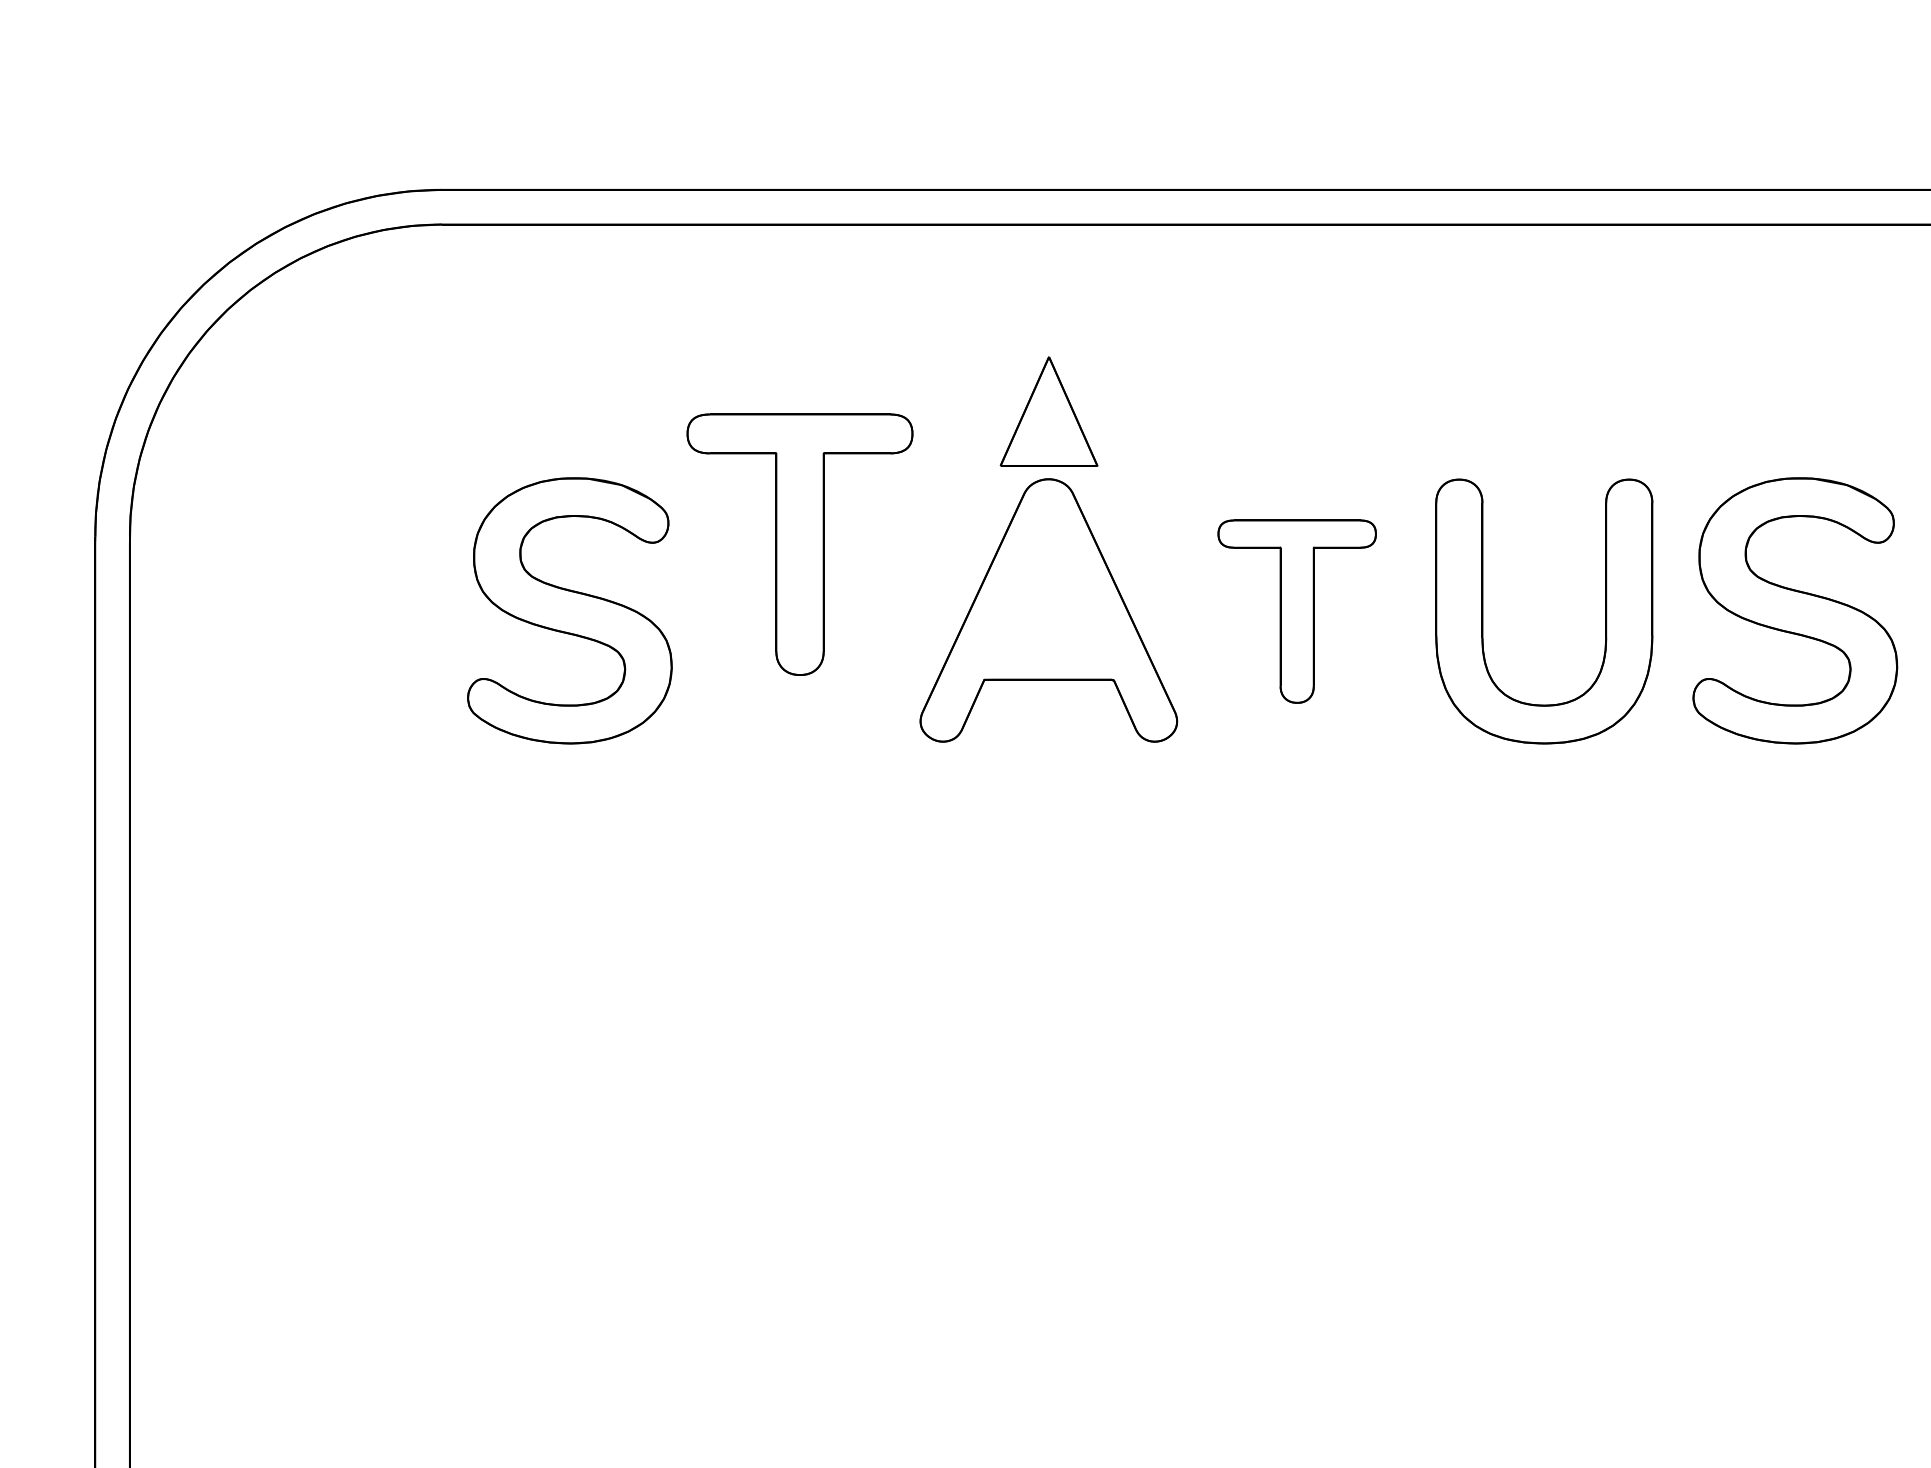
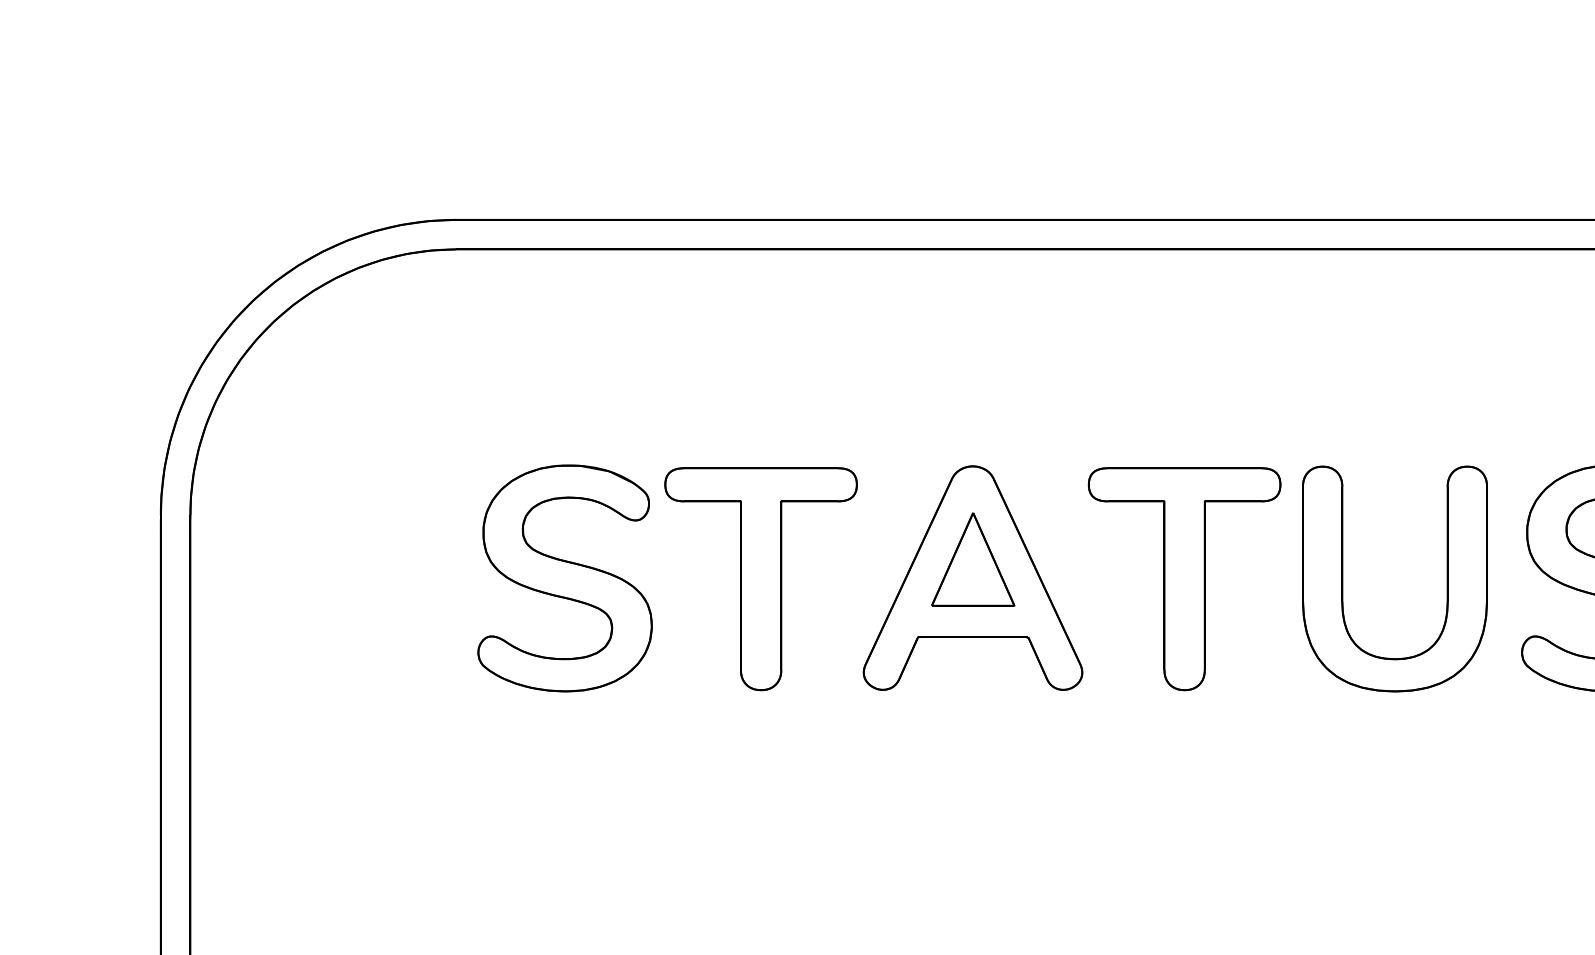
part: (1048, 411) -> (972, 559), moved
part: (799, 544) -> (760, 578), moved
part: (1296, 611) -> (1183, 578), size x1.43

